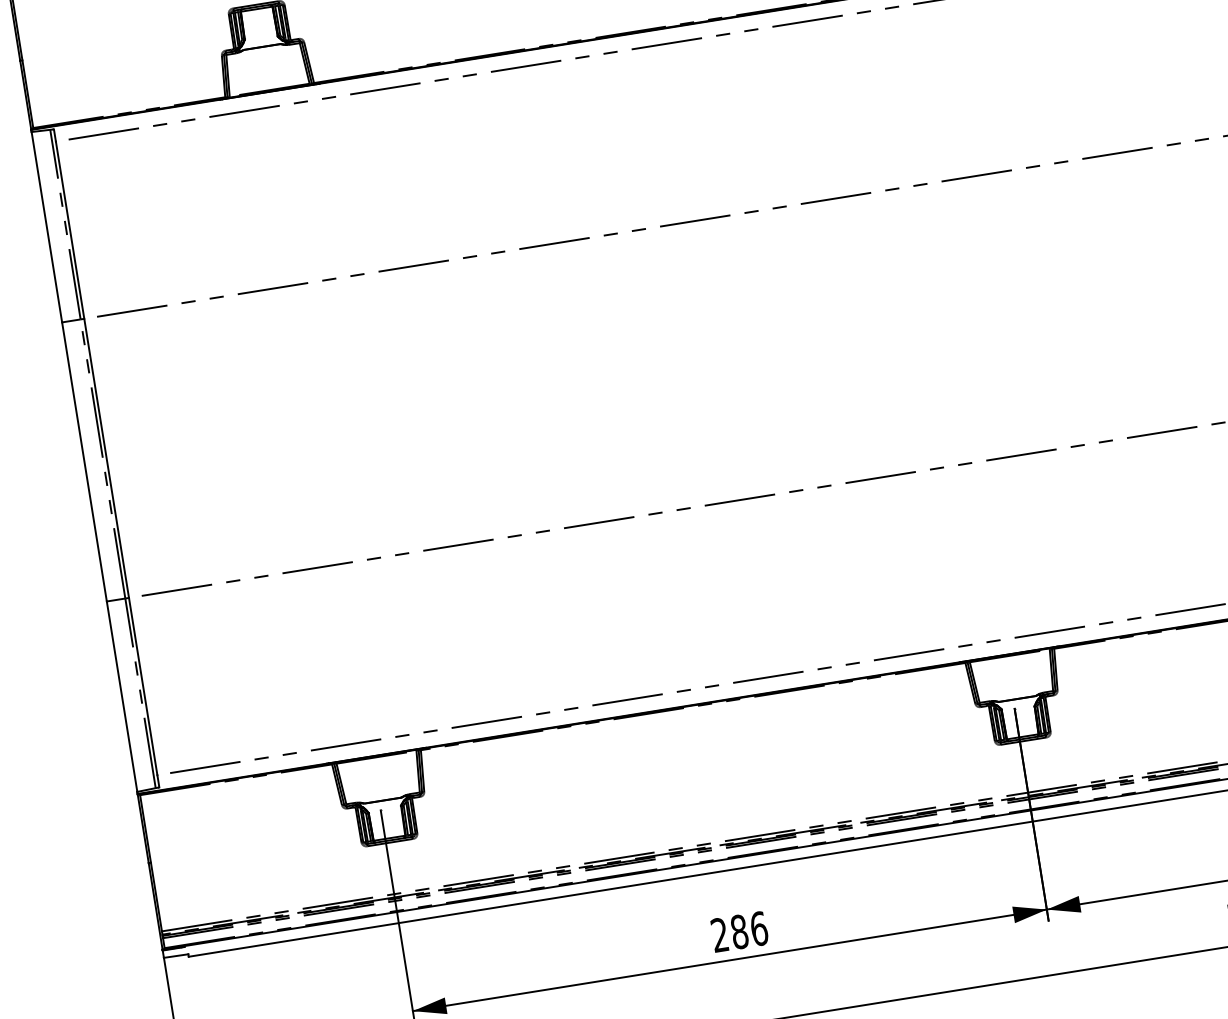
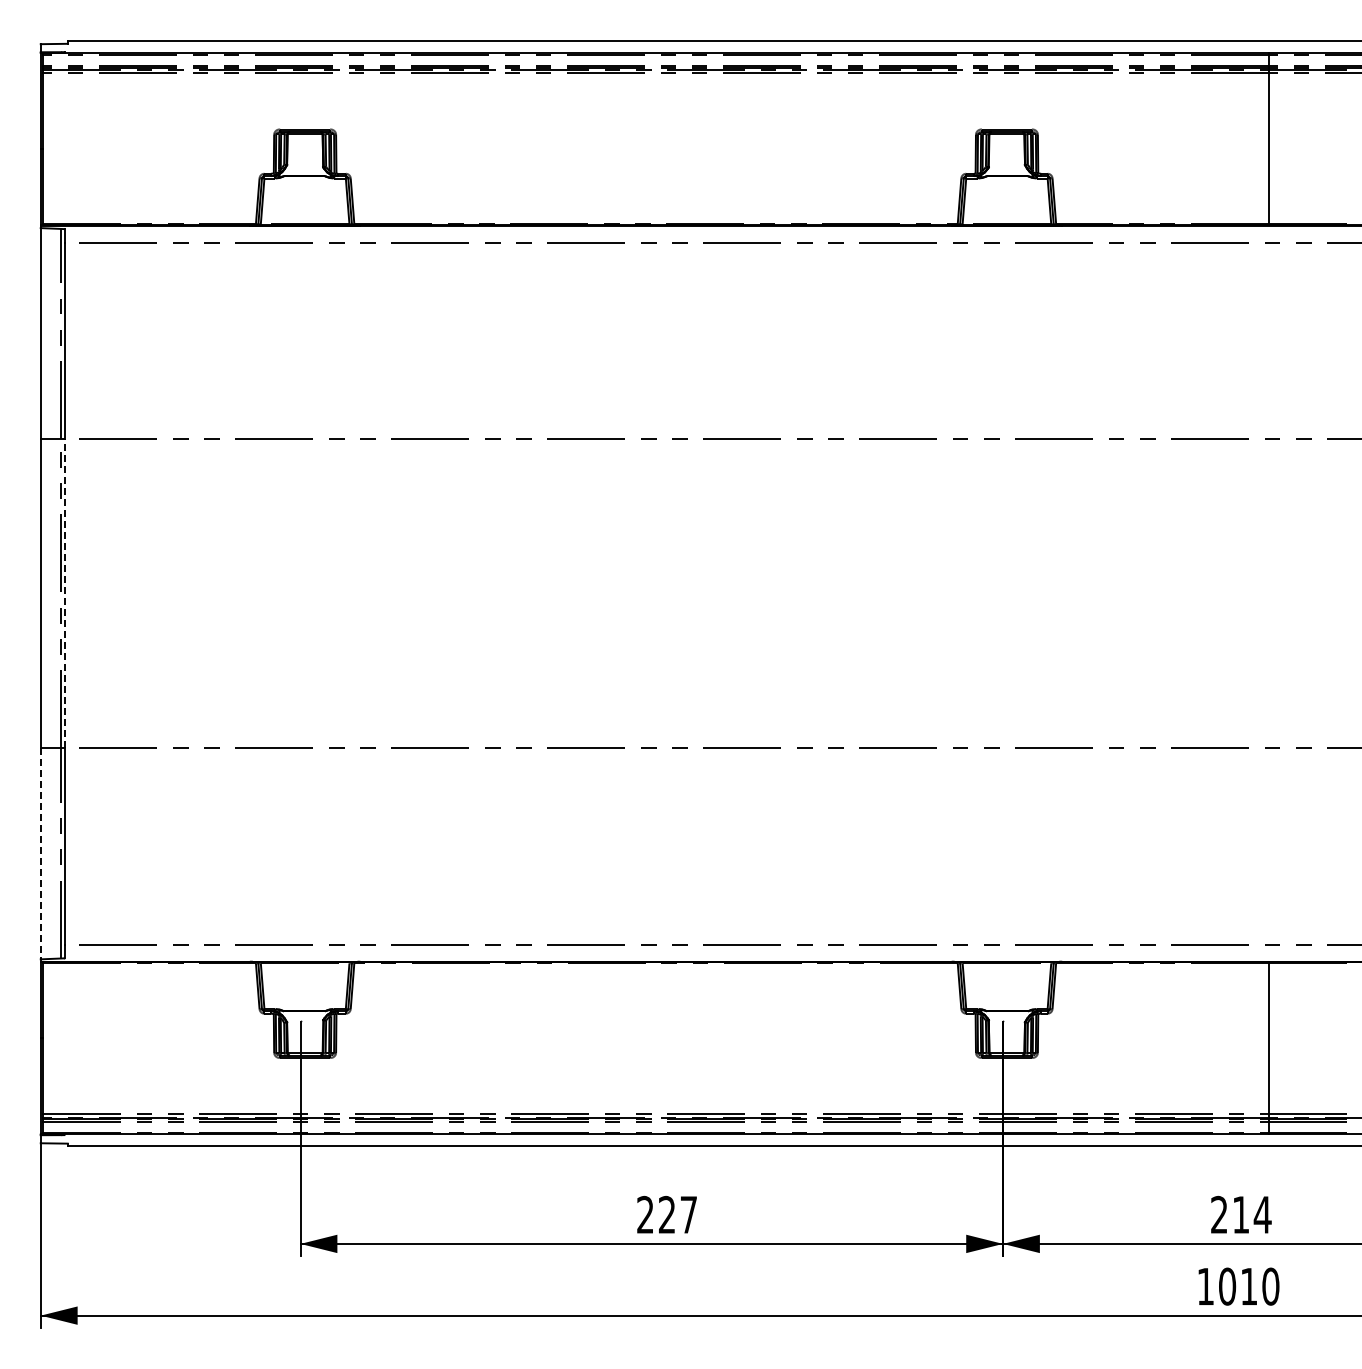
line: (106, 458) -> (65, 593), solid -> dashed
line: (121, 697) -> (40, 854), solid -> dashed
text: (748, 930) -> (677, 1214), 286 -> 227

